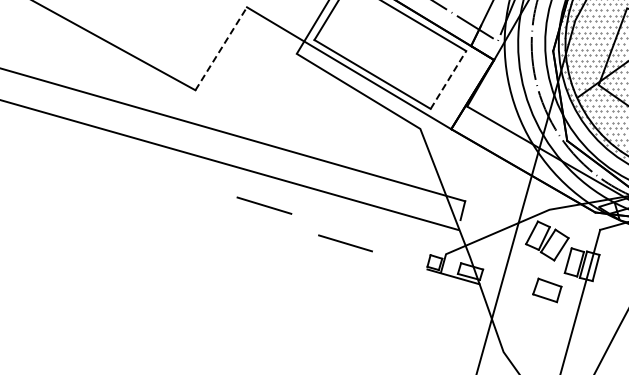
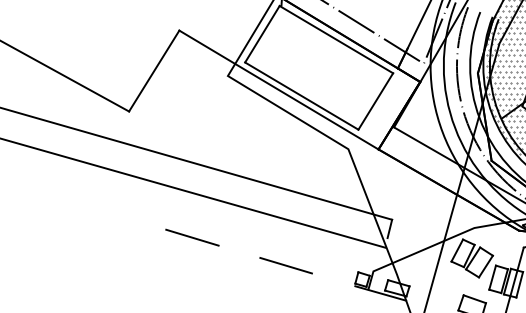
line: (221, 48) -> (154, 70), dashed -> solid
line: (448, 80) -> (375, 101), dashed -> solid
line: (264, 205) -> (192, 237), moved
line: (345, 243) -> (286, 265), moved

